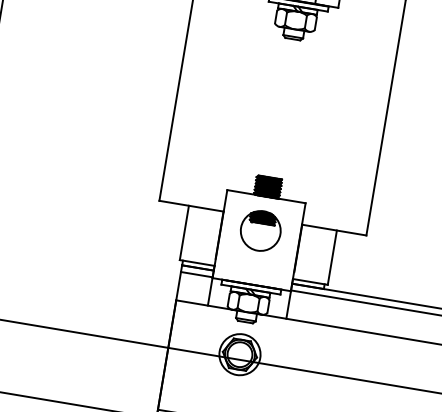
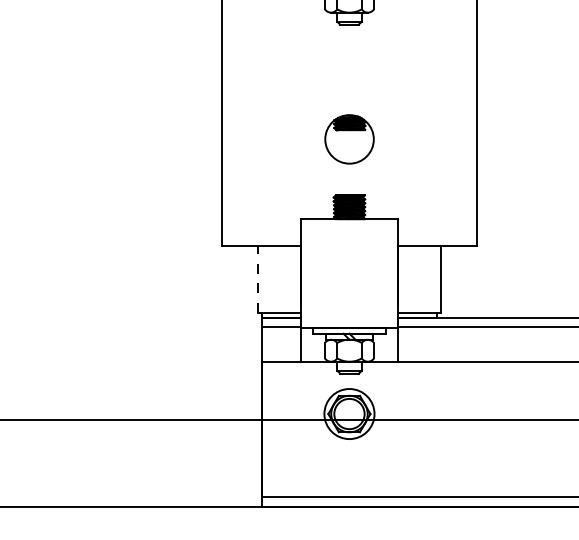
part: (260, 231) -> (349, 139), moved
line: (184, 232) -> (258, 278), solid -> dashed

